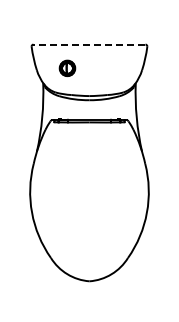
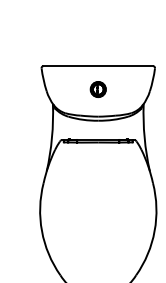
line: (89, 44) -> (98, 66), dashed -> solid
part: (67, 67) -> (98, 88), moved

